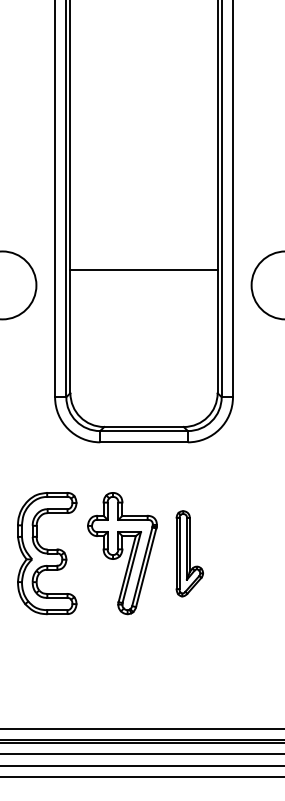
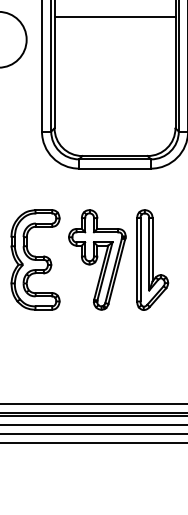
line: (143, 270) -> (114, 16), moved
part: (189, 553) -> (152, 259), size x1.43

